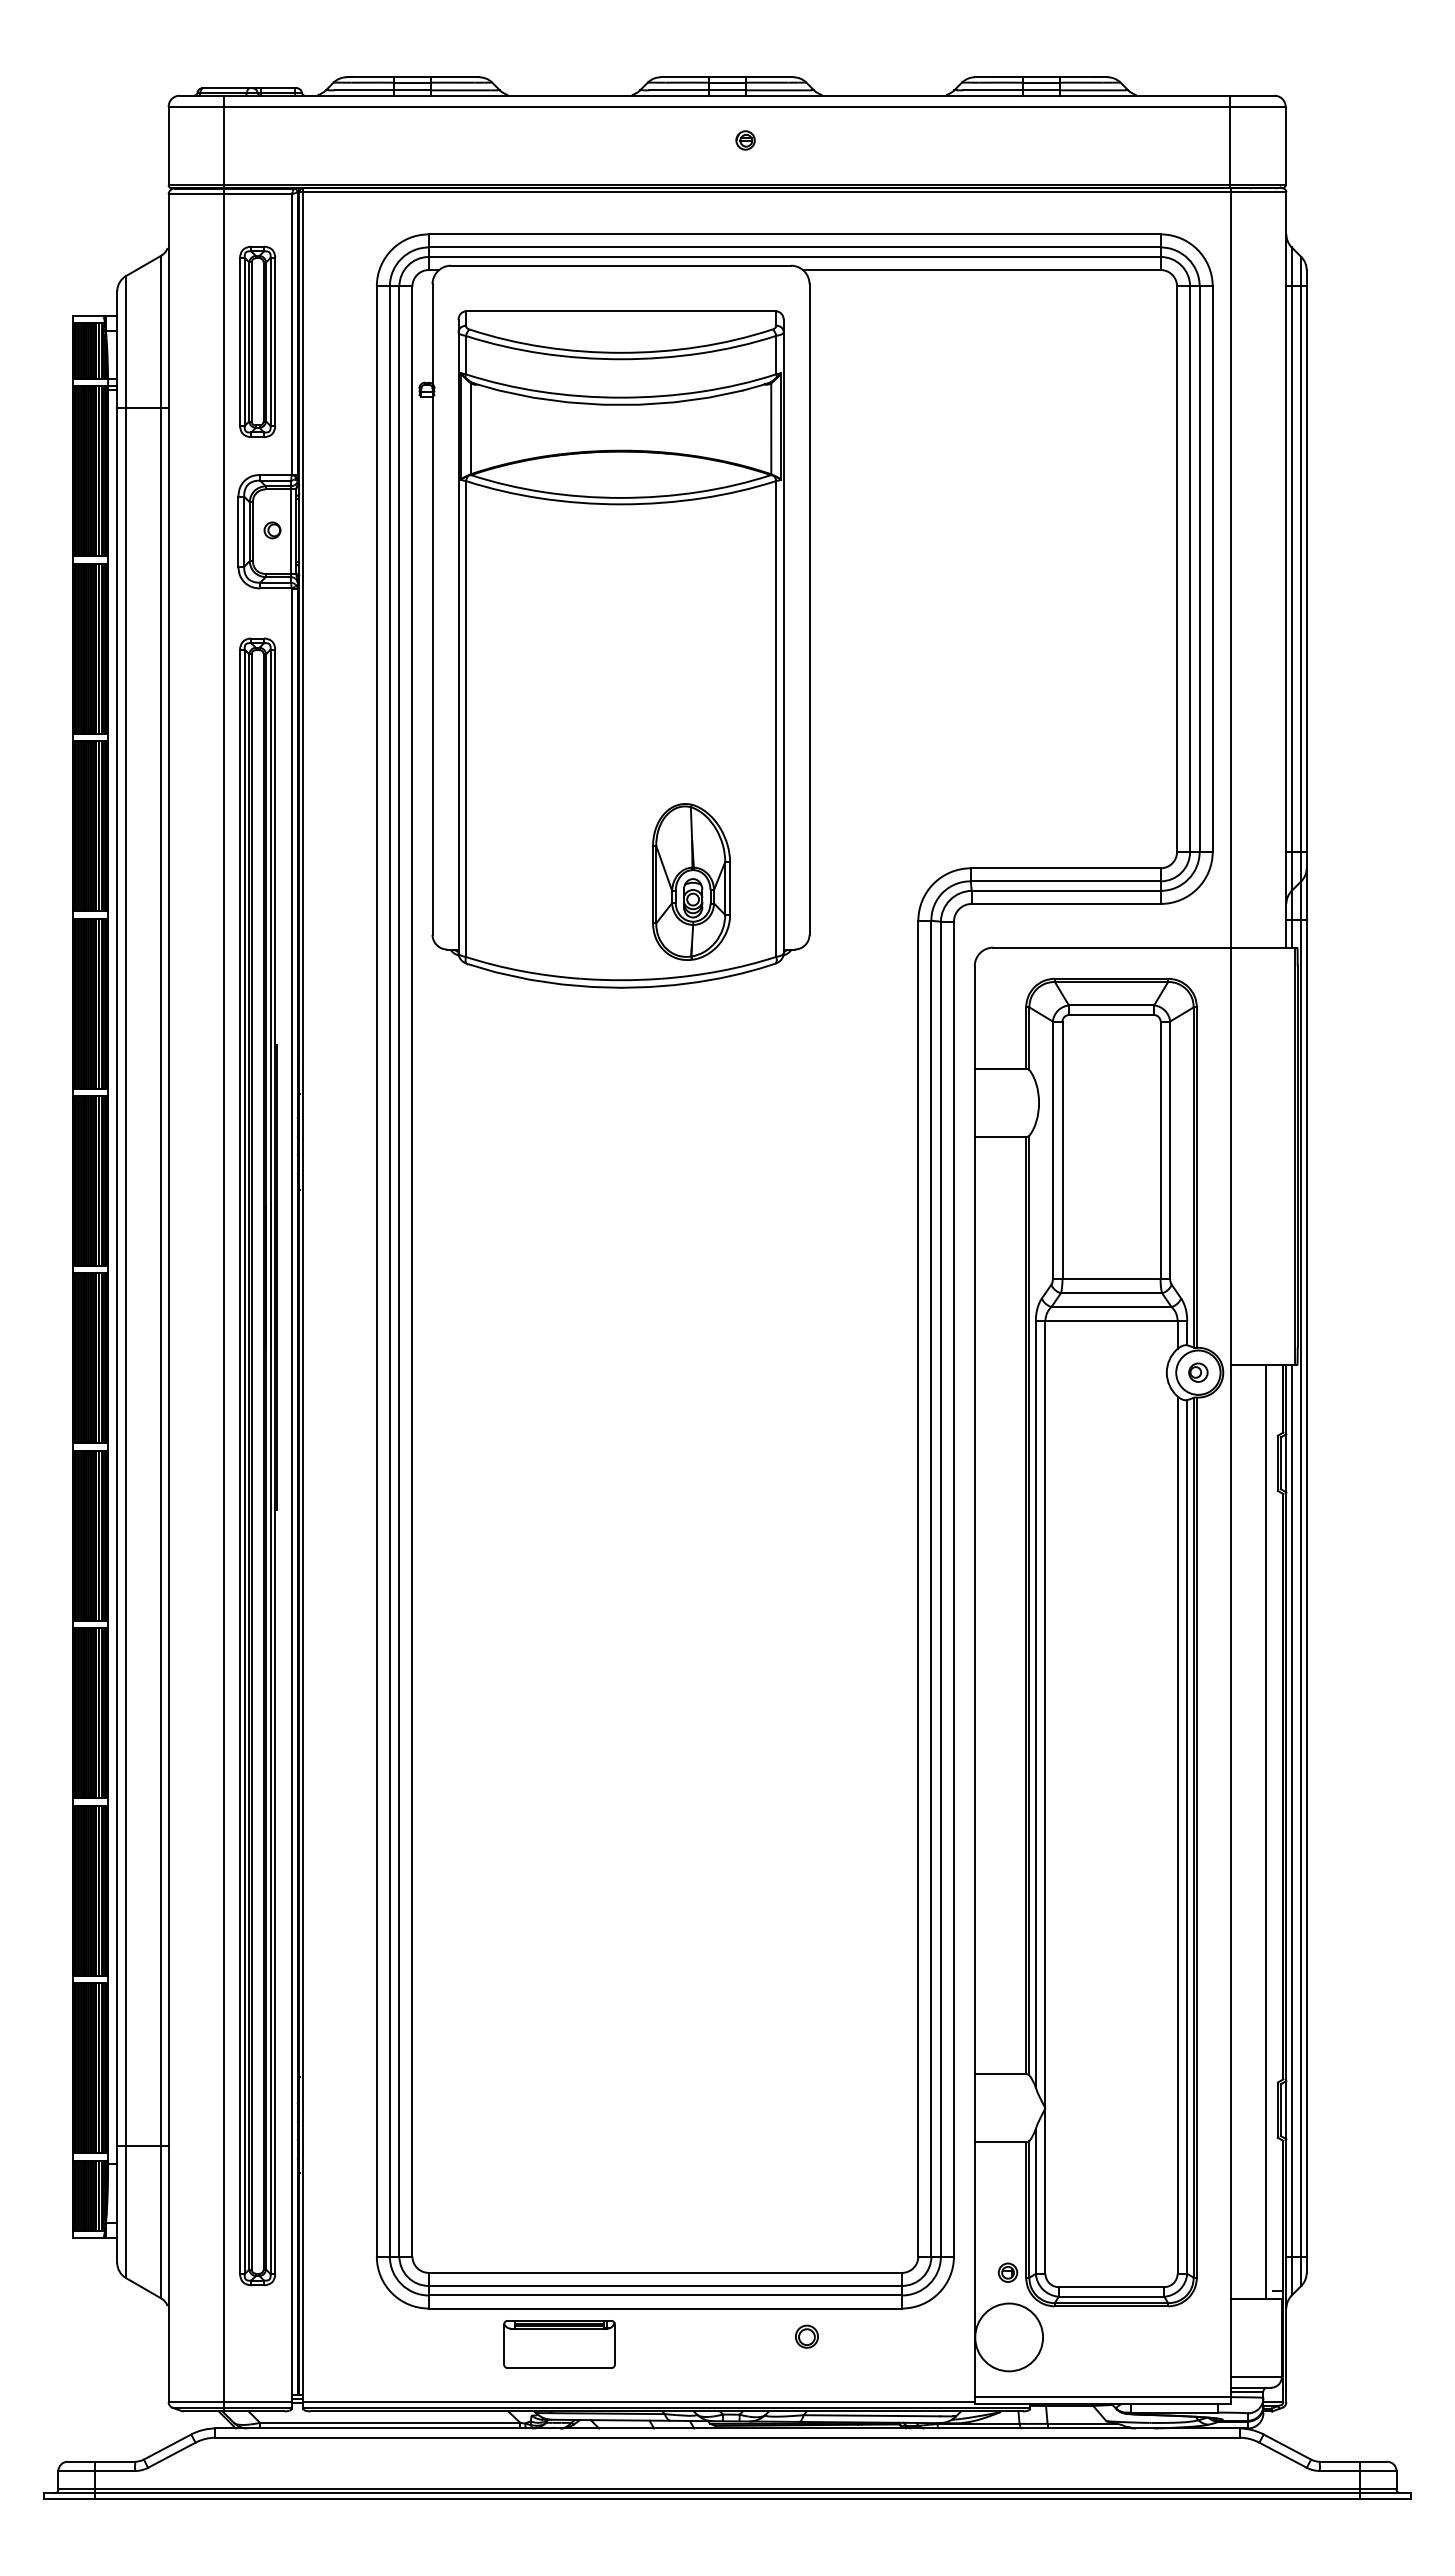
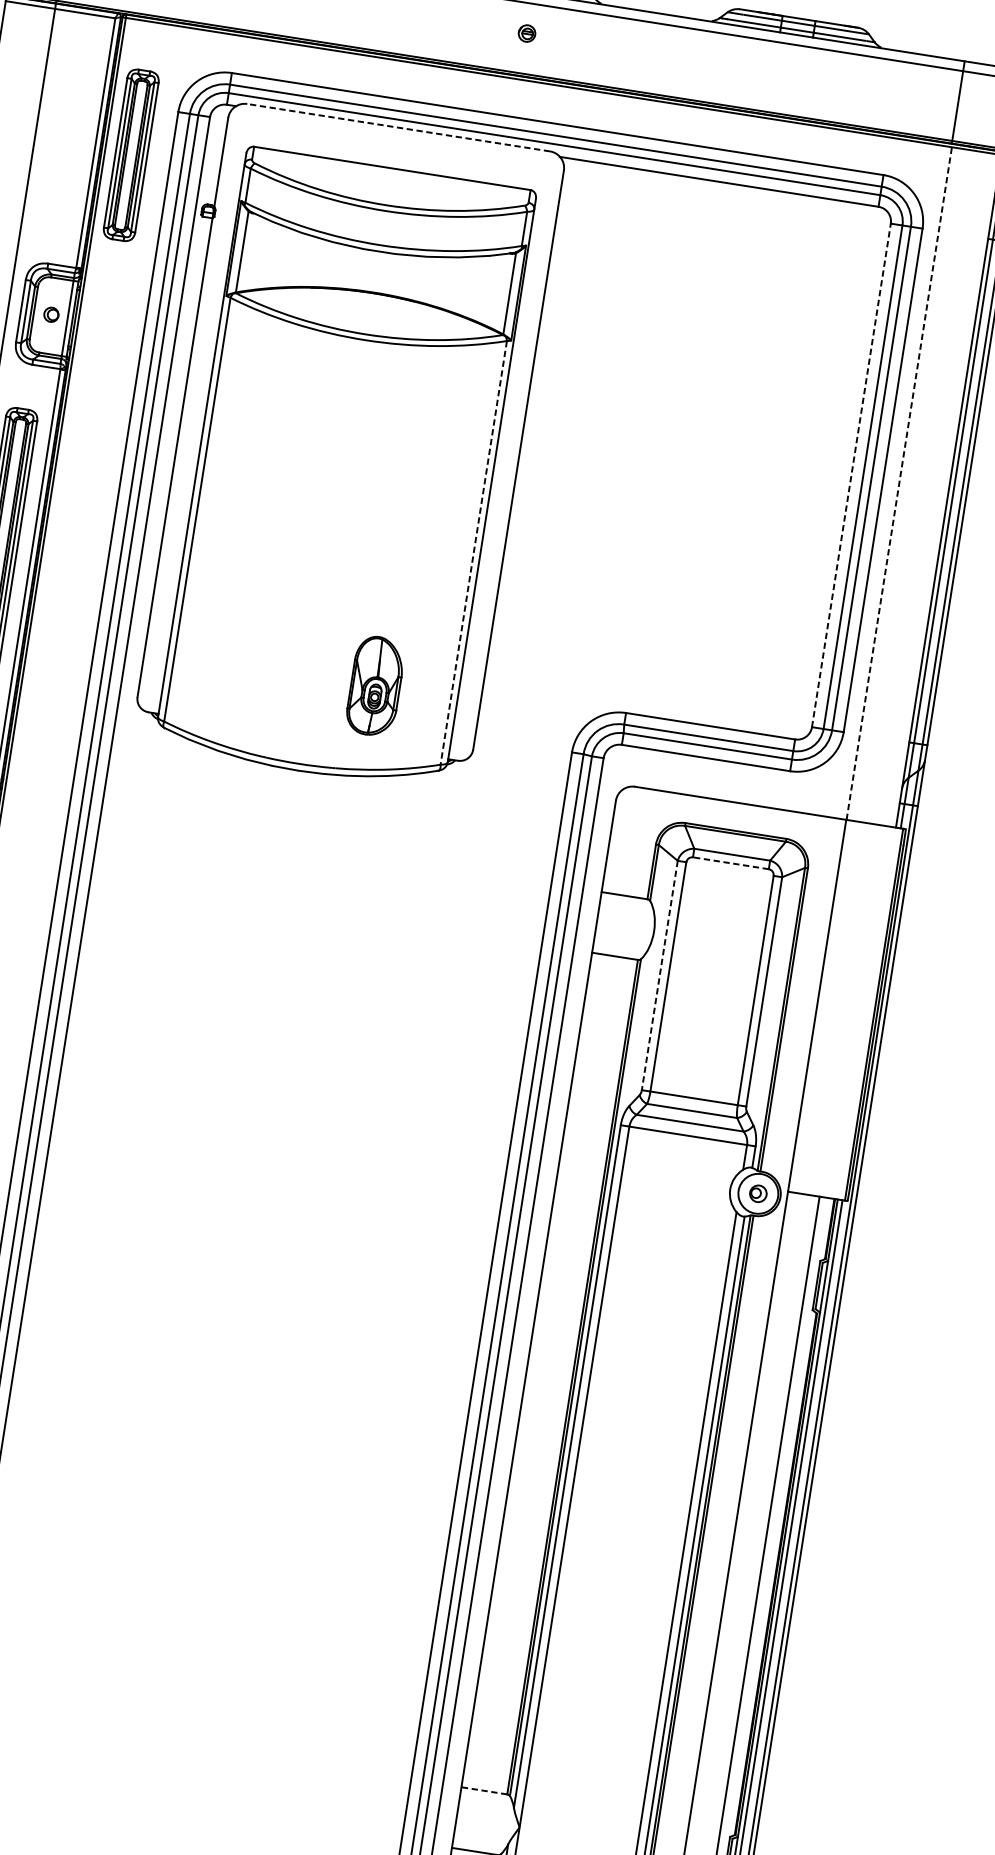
line: (620, 265) -> (398, 127), solid -> dashed
part: (257, 341) -> (131, 154), moved
line: (1230, 568) -> (899, 482), solid -> dashed
line: (1177, 569) -> (851, 475), solid -> dashed
line: (776, 718) -> (473, 552), solid -> dashed
part: (691, 881) -> (375, 685), size x0.7
line: (1111, 1015) -> (730, 863), solid -> dashed
line: (1052, 1150) -> (659, 975), solid -> dashed
line: (1000, 2074) -> (484, 1791), solid -> dashed

